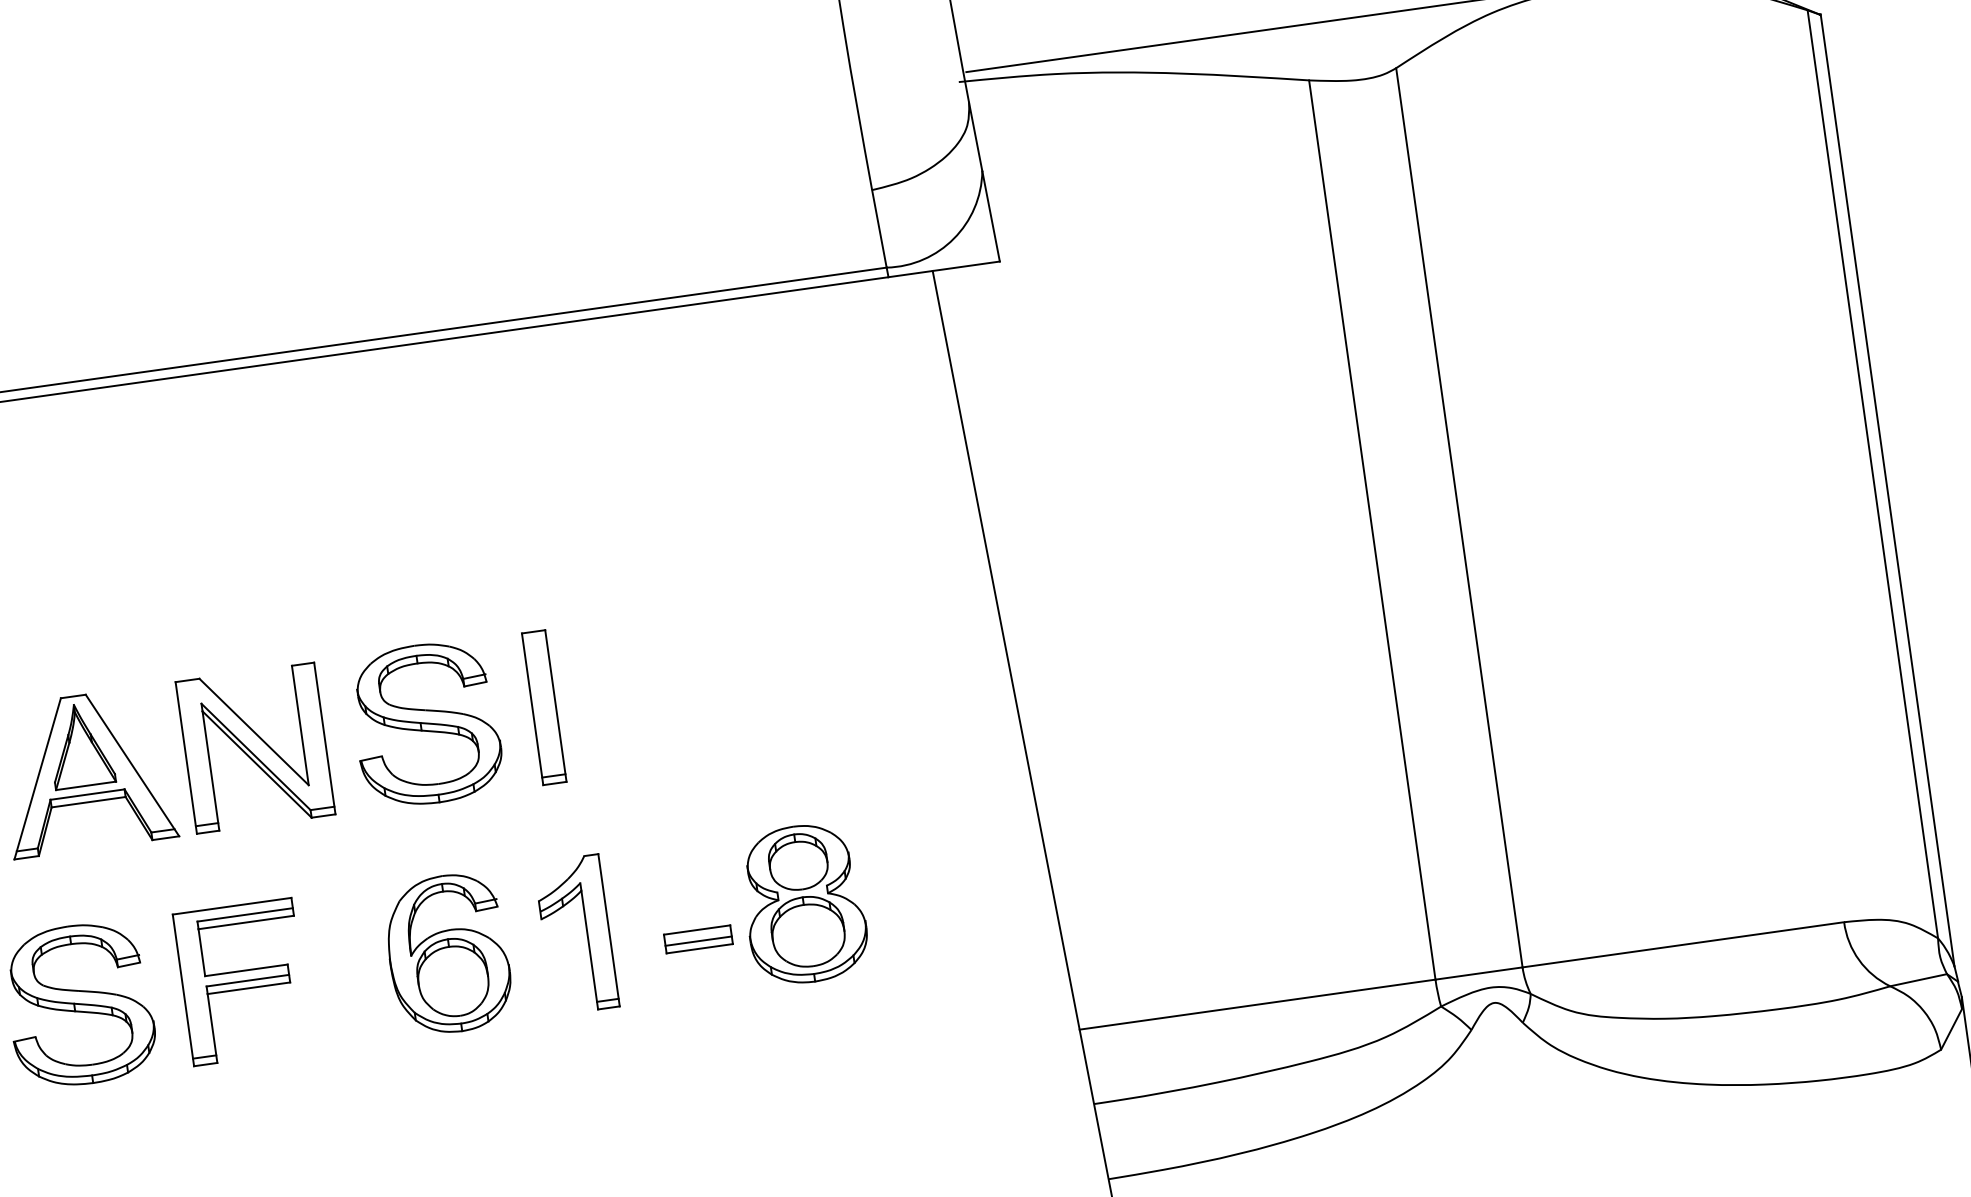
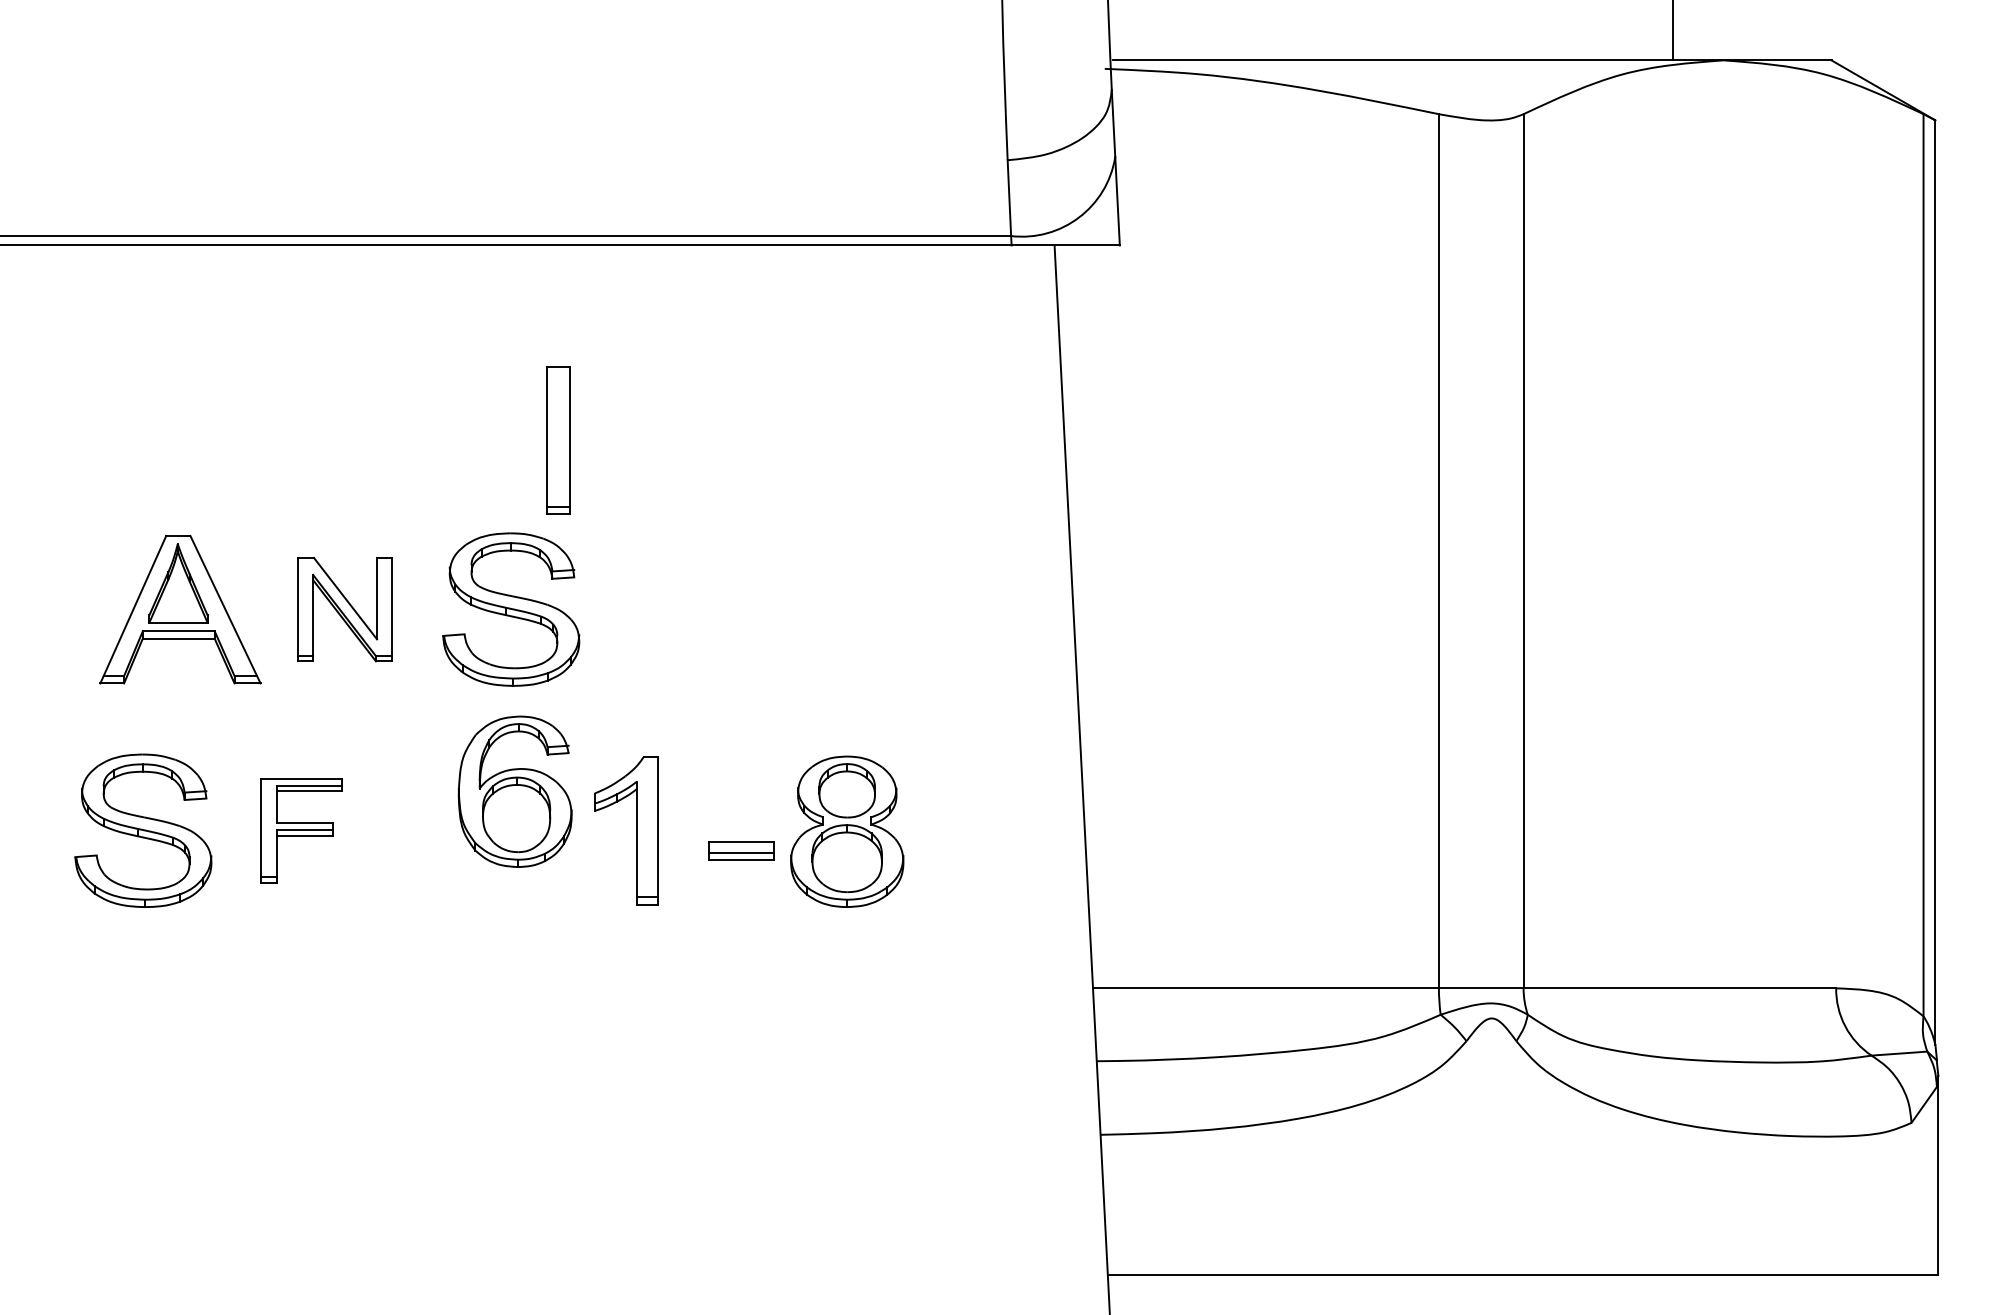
part: (543, 707) -> (558, 440), moved
part: (254, 748) -> (344, 609), size x0.7
part: (447, 953) -> (514, 791), moved
part: (242, 981) -> (301, 830), size x0.7

